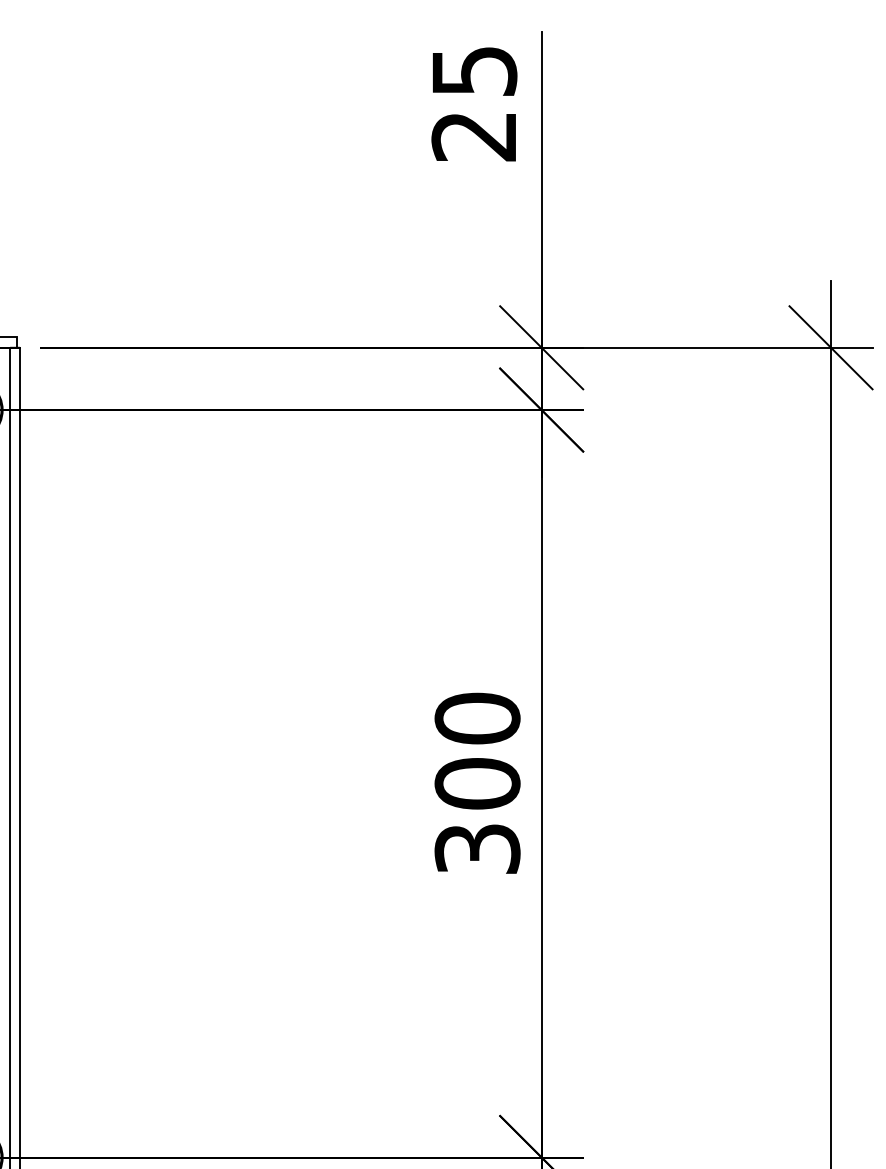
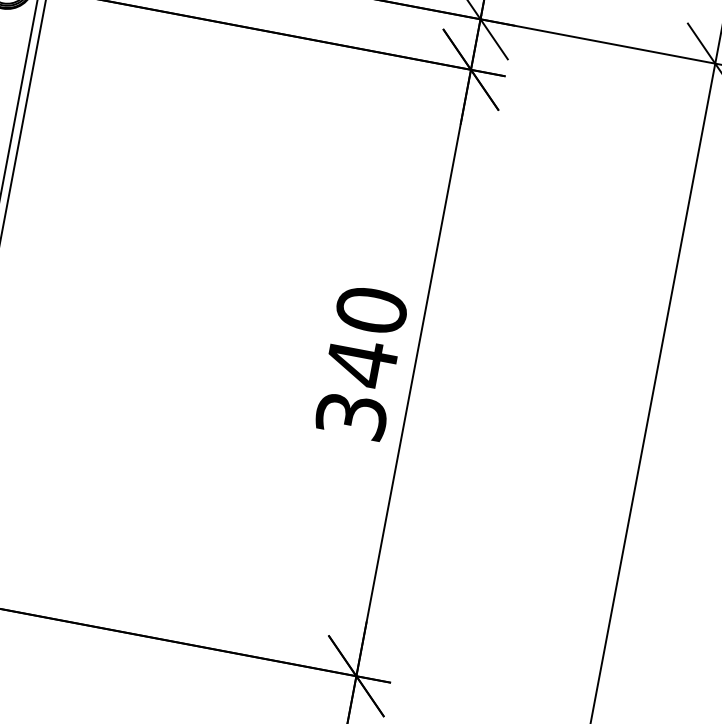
text: (477, 784) -> (361, 363), 300 -> 340

